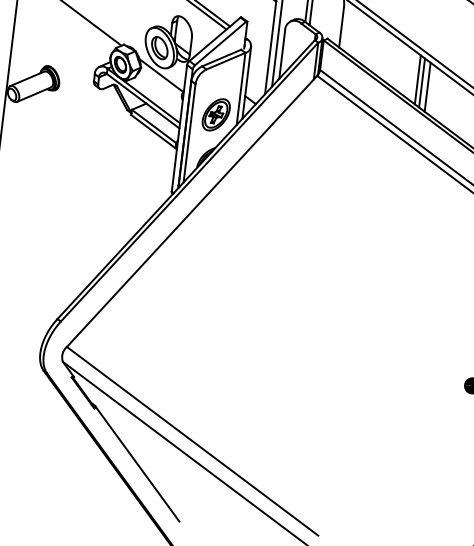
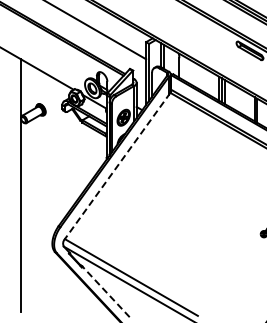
line: (191, 212) -> (117, 166), solid -> dashed
line: (136, 463) -> (105, 291), solid -> dashed

